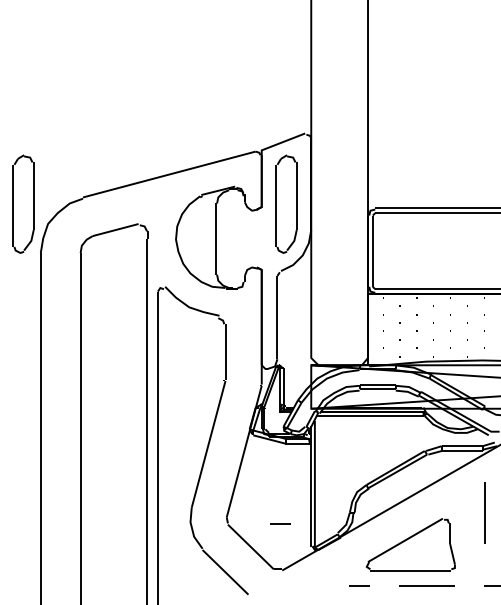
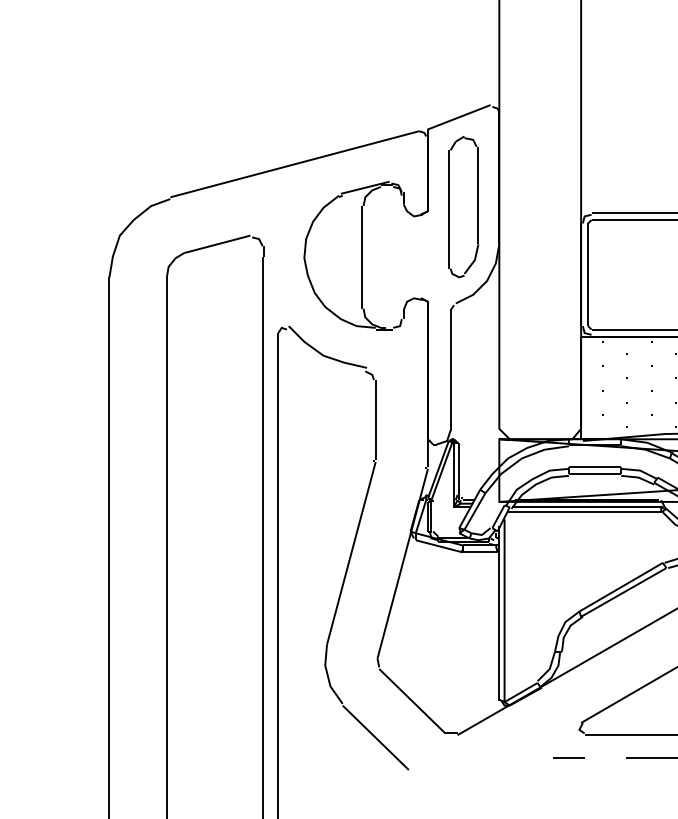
part: (23, 203) -> (84, 206), removed
line: (280, 523) -> (454, 667), removed

